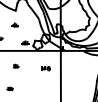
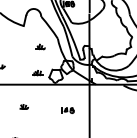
part: (14, 24) -> (39, 46), moved

